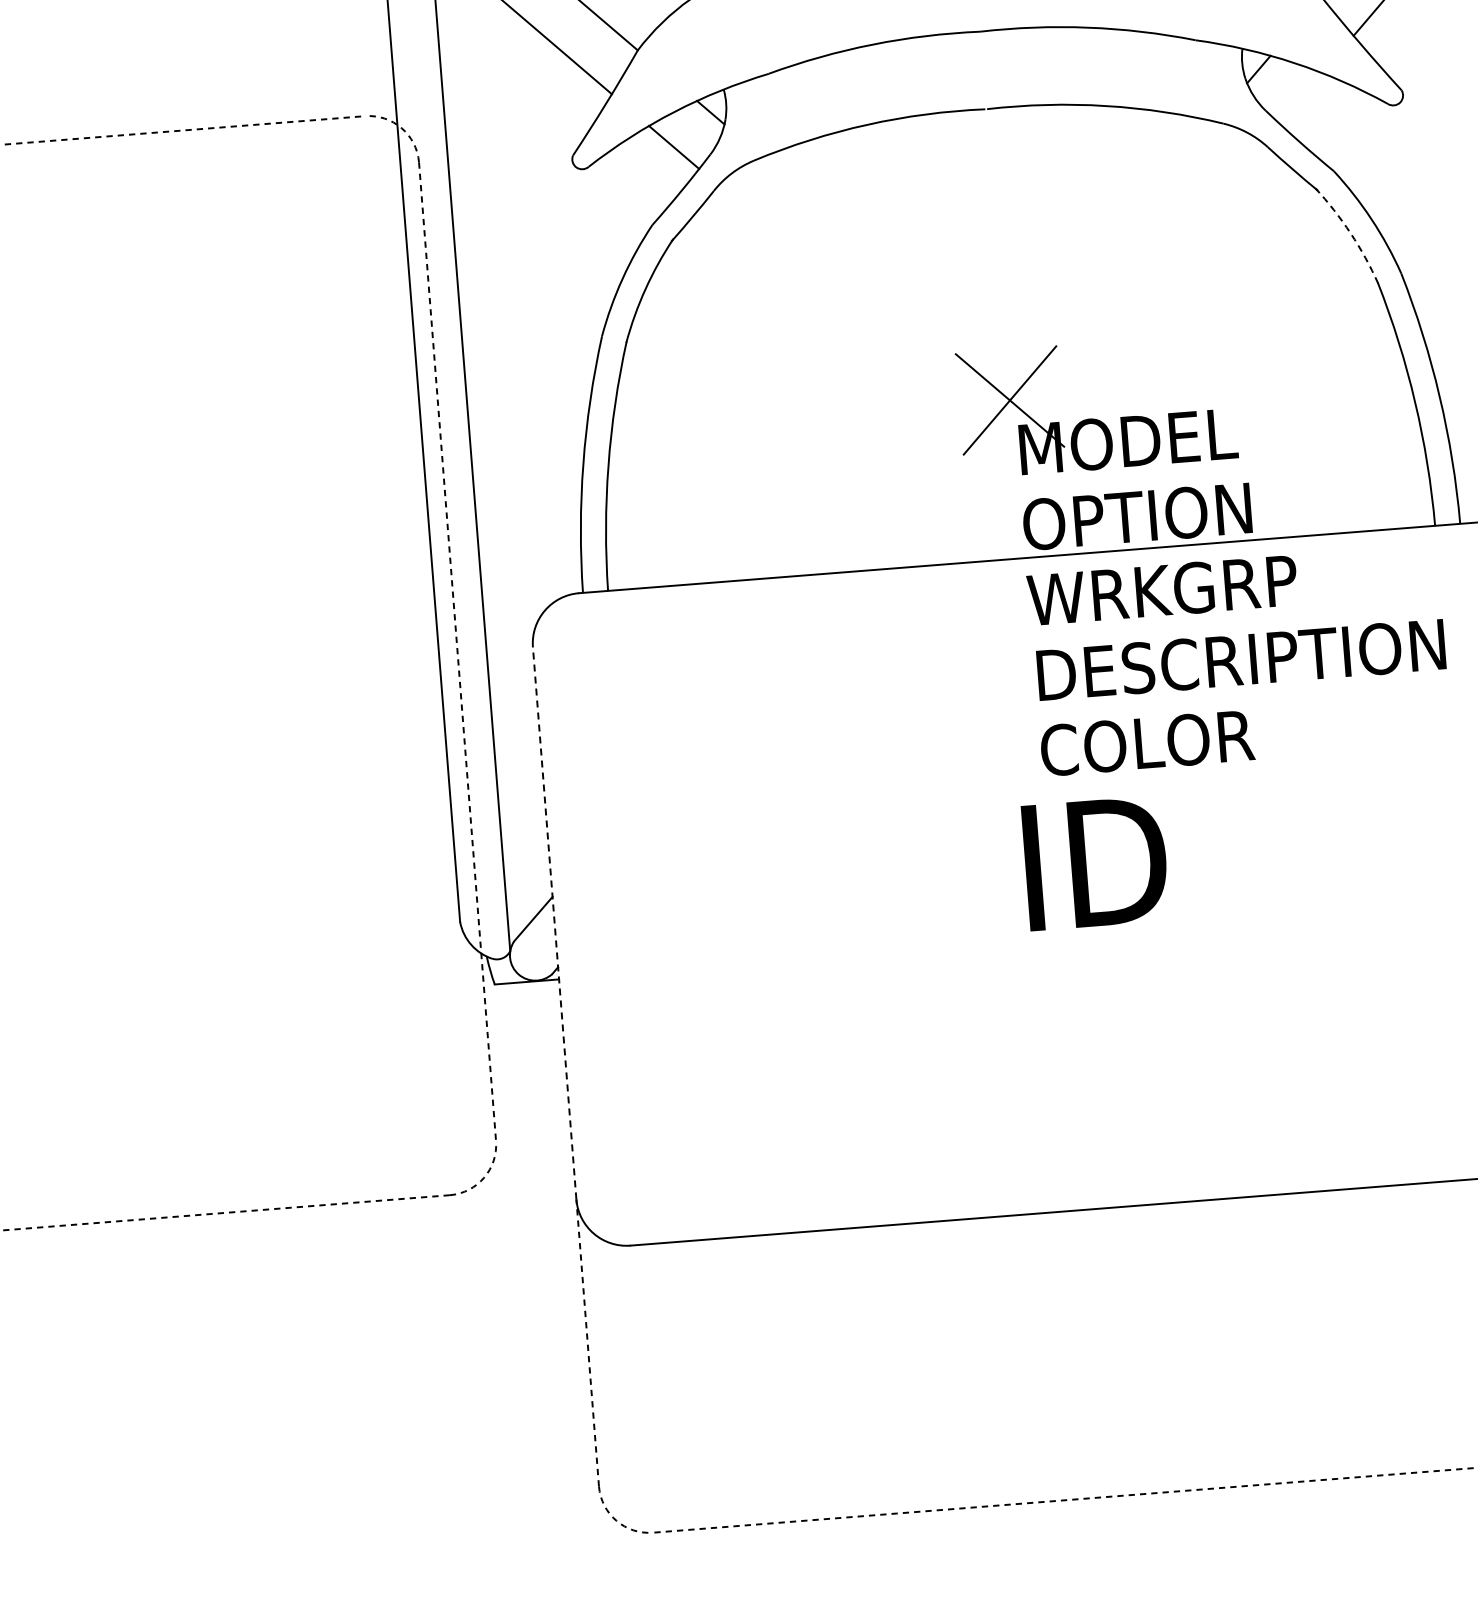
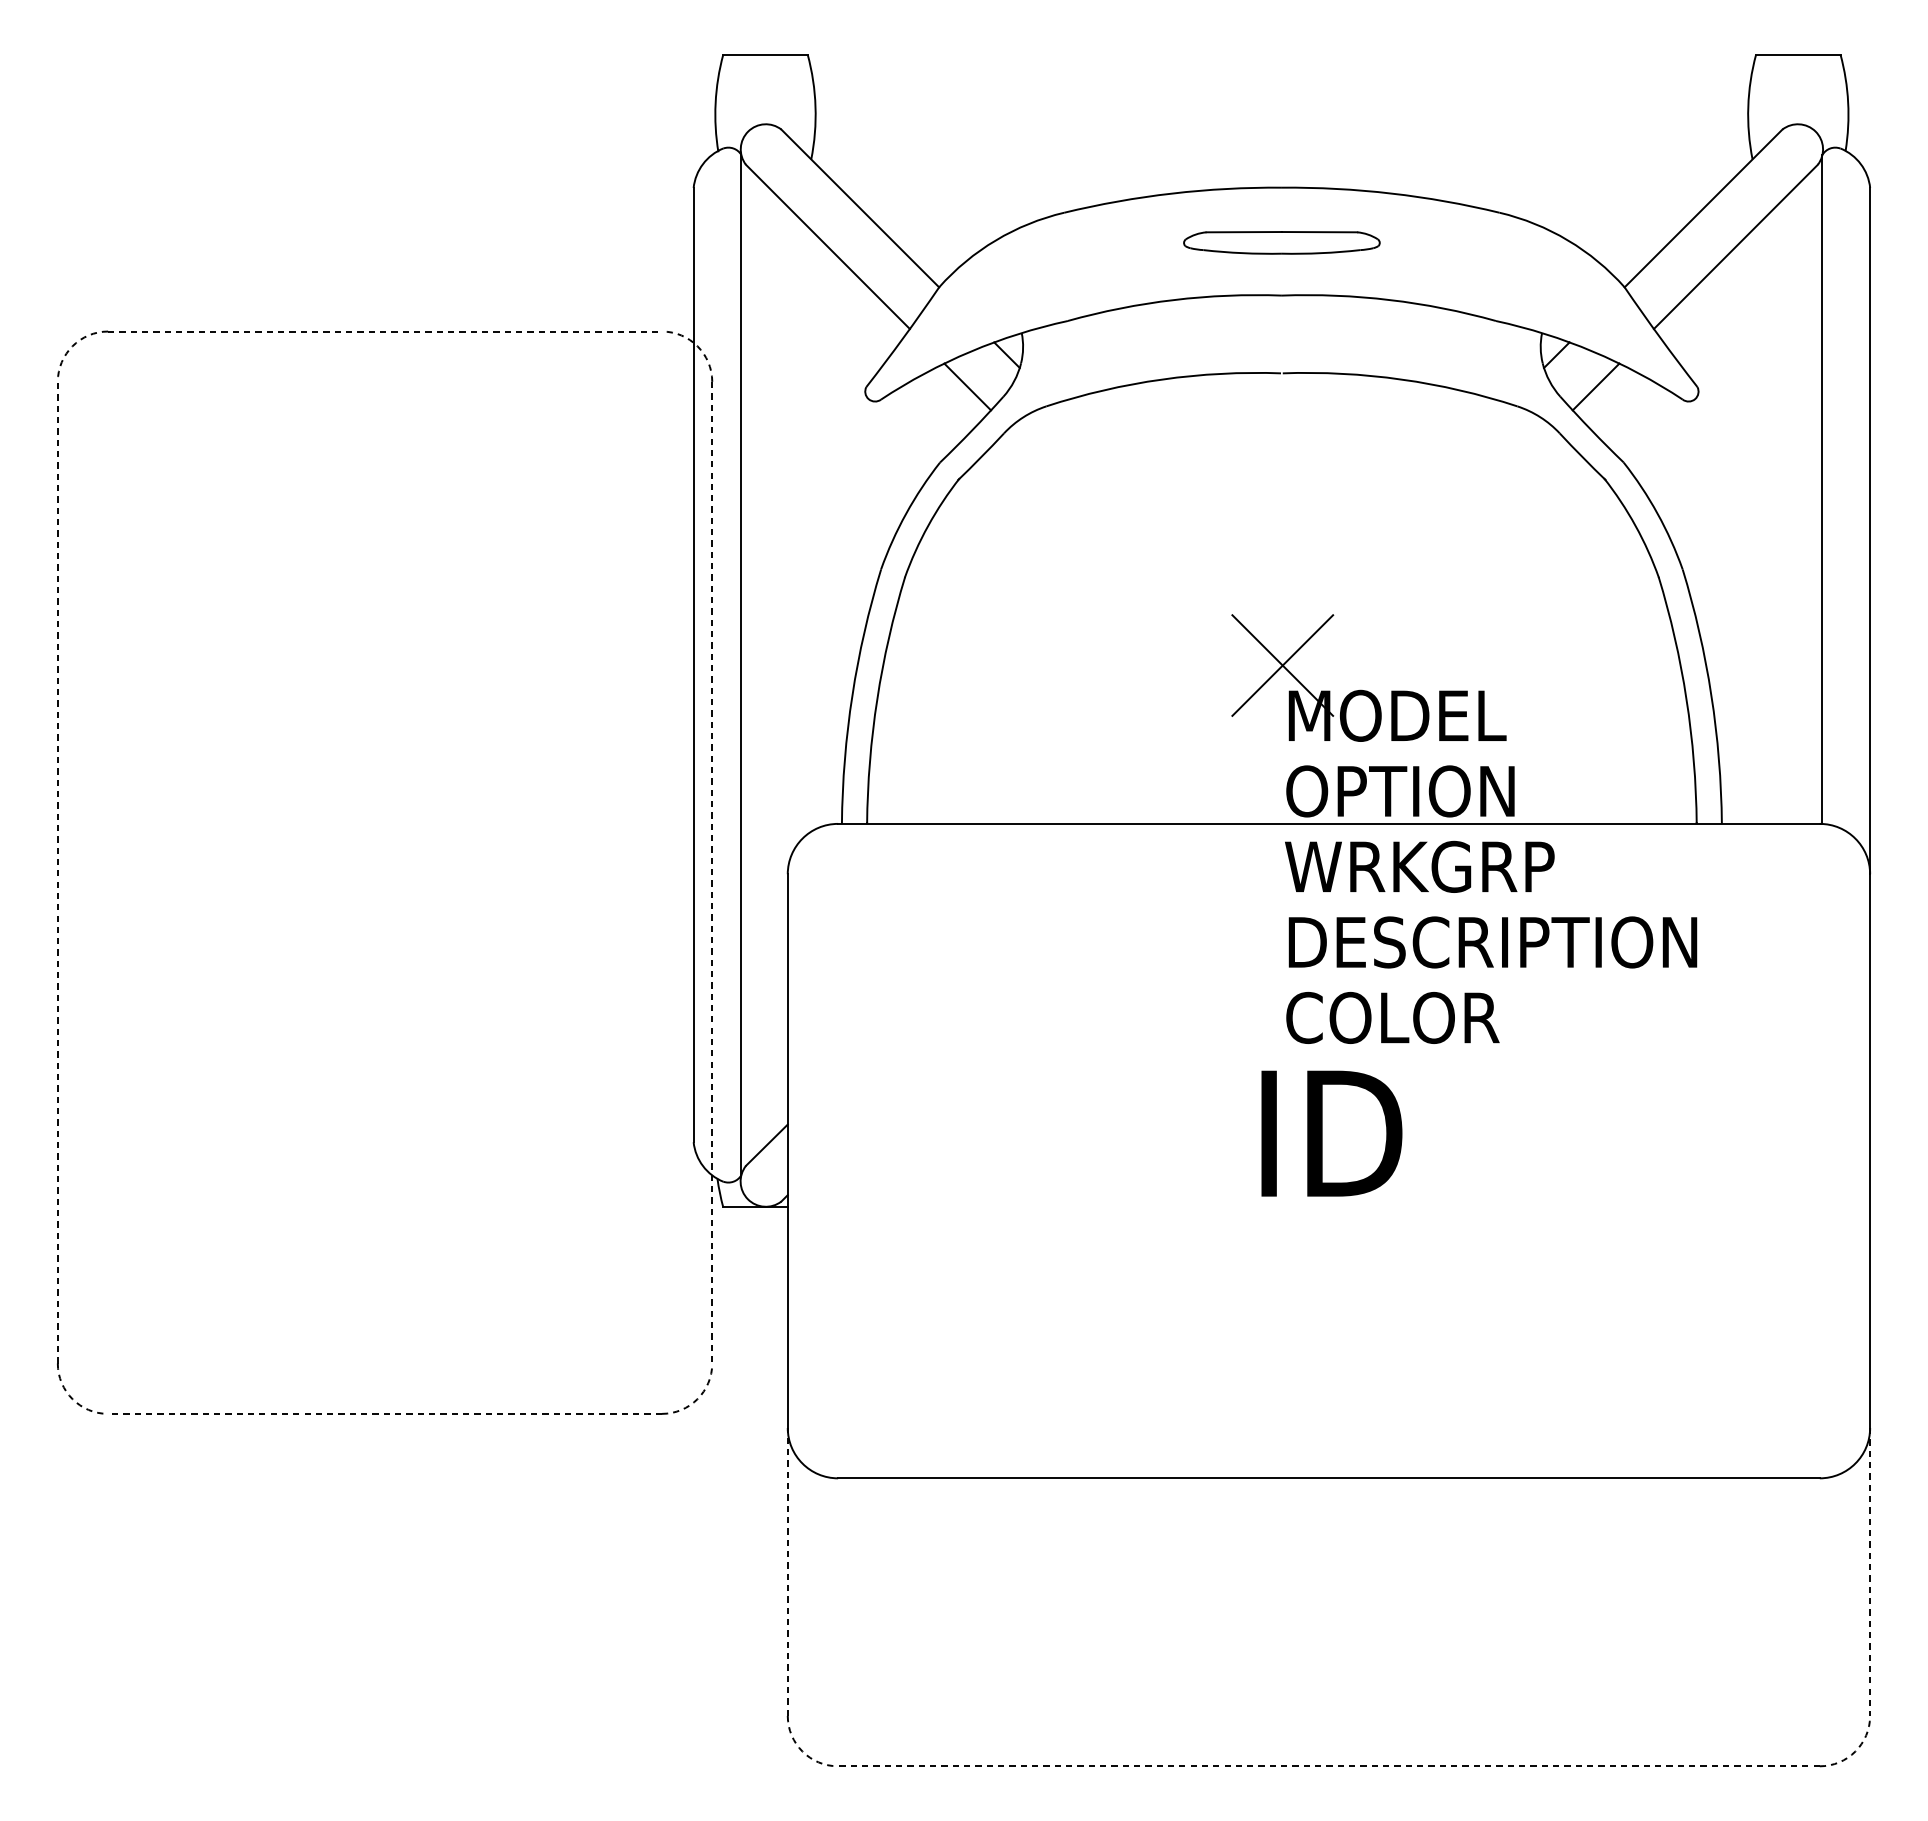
line: (1299, 97) -> (1595, 386), added
arc: (1350, 233) -> (1635, 525), dashed -> solid
line: (554, 923) -> (787, 1151), dashed -> solid

